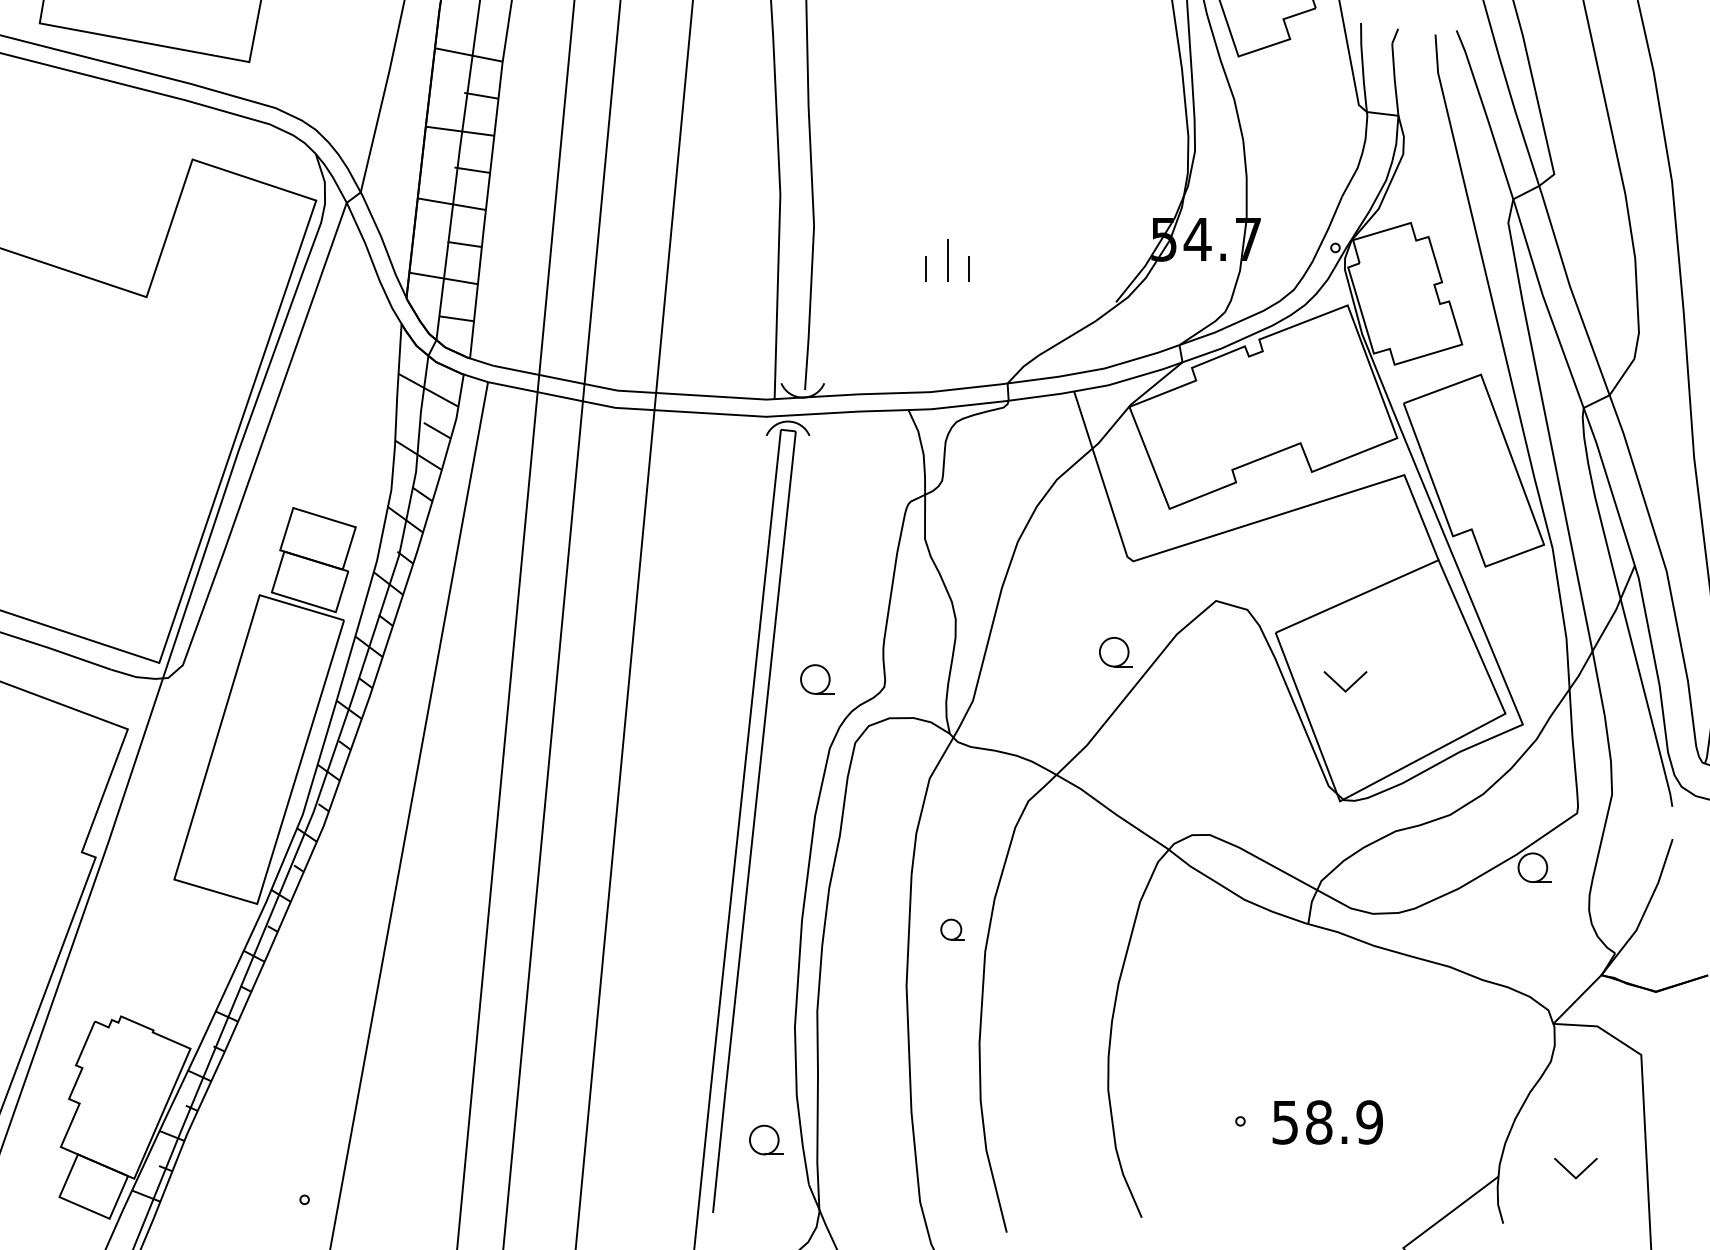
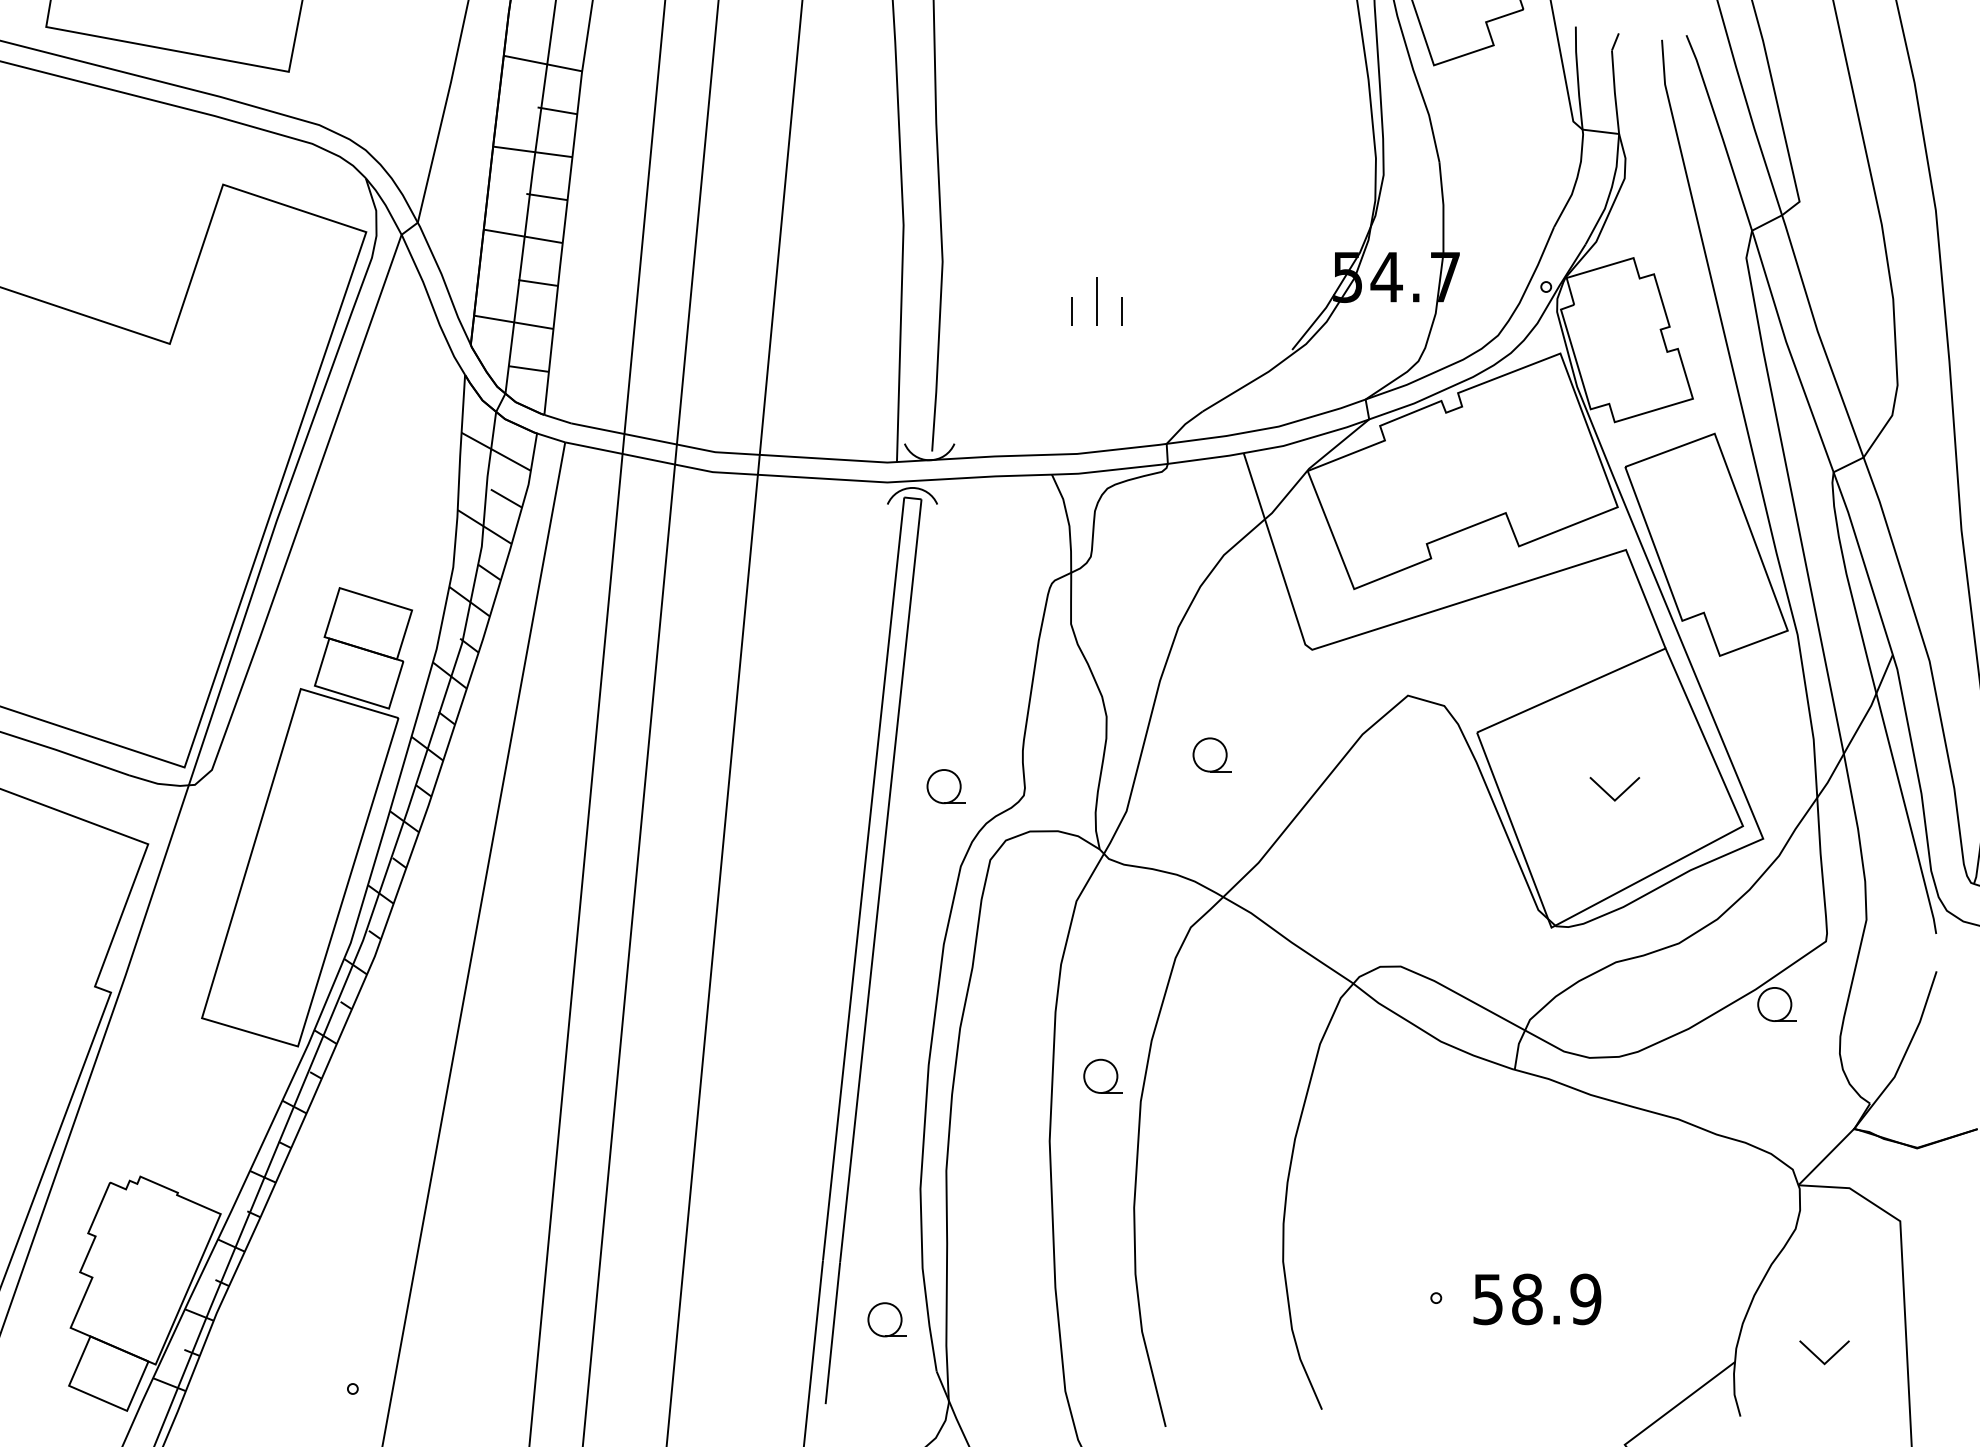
part: (1115, 651) -> (1211, 754), moved
part: (1340, 686) -> (1609, 794), moved
part: (952, 929) -> (1102, 1075), size x1.43

